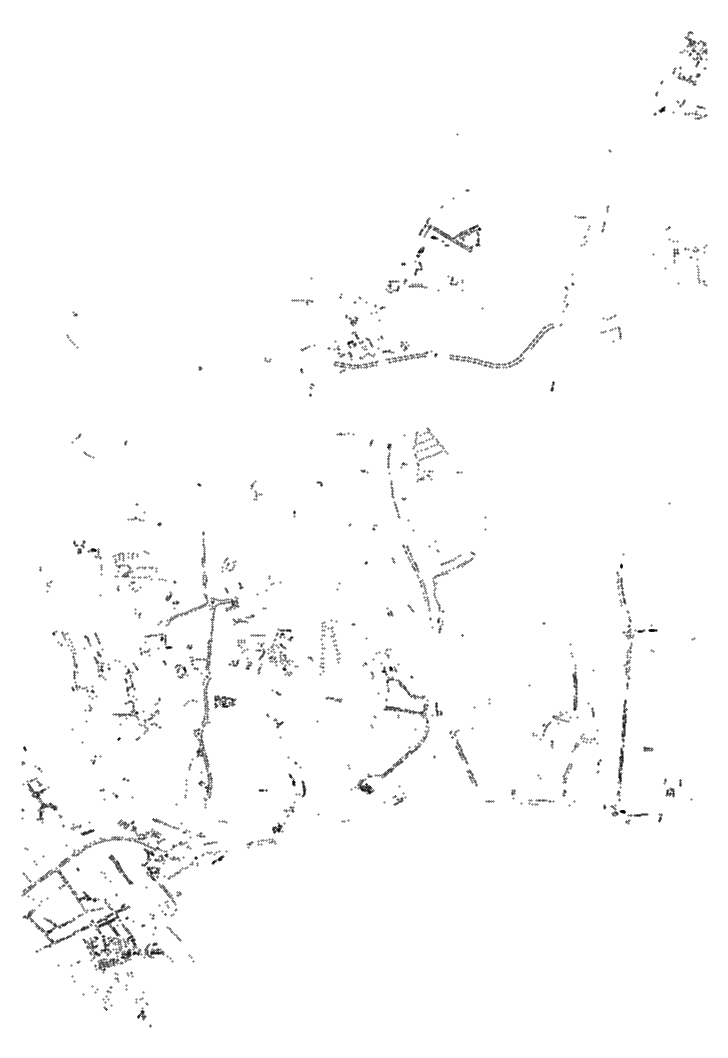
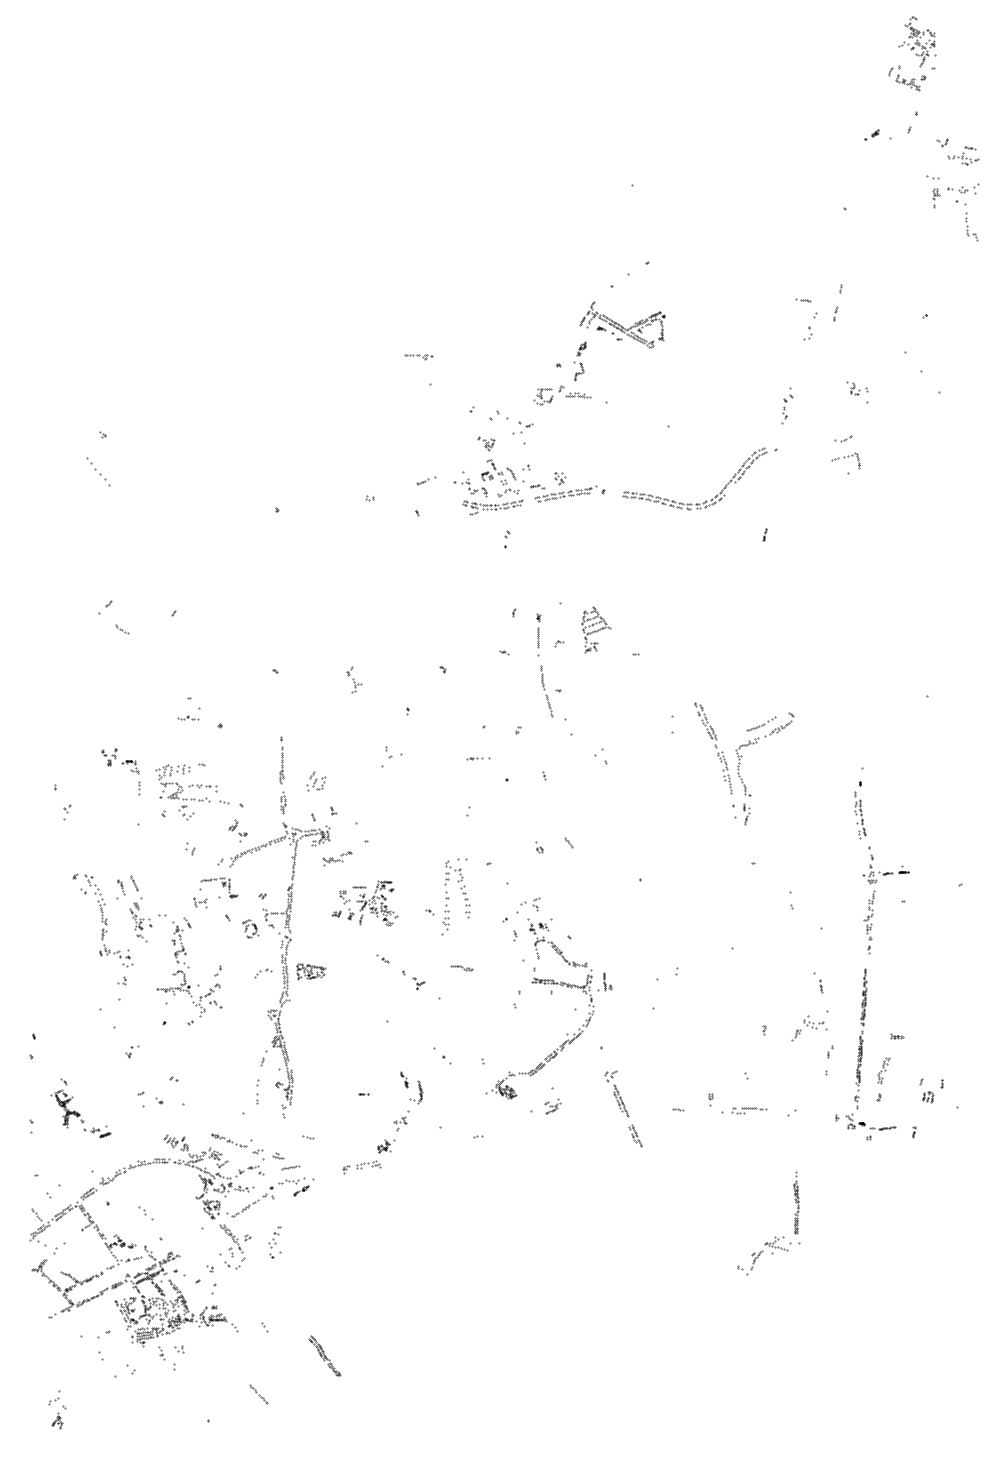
part: (689, 58) -> (911, 54), moved
part: (663, 110) -> (877, 134), moved
part: (687, 262) -> (952, 208), moved
part: (455, 283) -> (857, 392), moved
part: (568, 292) -> (787, 404), size x0.7
part: (302, 302) -> (418, 357), moved
part: (72, 341) -> (100, 472), size x1.6
part: (311, 389) -> (507, 539), moved
part: (345, 433) -> (478, 758), moved
part: (430, 454) -> (596, 629), size x0.6
part: (273, 583) -> (392, 756), moved
part: (438, 588) -> (744, 763), moved
part: (263, 652) -> (364, 903), size x0.7
part: (560, 711) -> (776, 1235), moved
part: (274, 720) -> (413, 979), moved
part: (463, 757) -> (623, 1108), moved
part: (294, 762) -> (442, 1055), moved
part: (598, 766) -> (828, 1061), size x1.6
part: (567, 779) -> (884, 1079), moved
part: (58, 800) -> (80, 1108), size x0.6
part: (120, 869) -> (324, 1356), moved
line: (173, 932) -> (258, 1392), moved
part: (107, 998) -> (274, 1242), moved
part: (141, 1005) -> (57, 1409), moved

